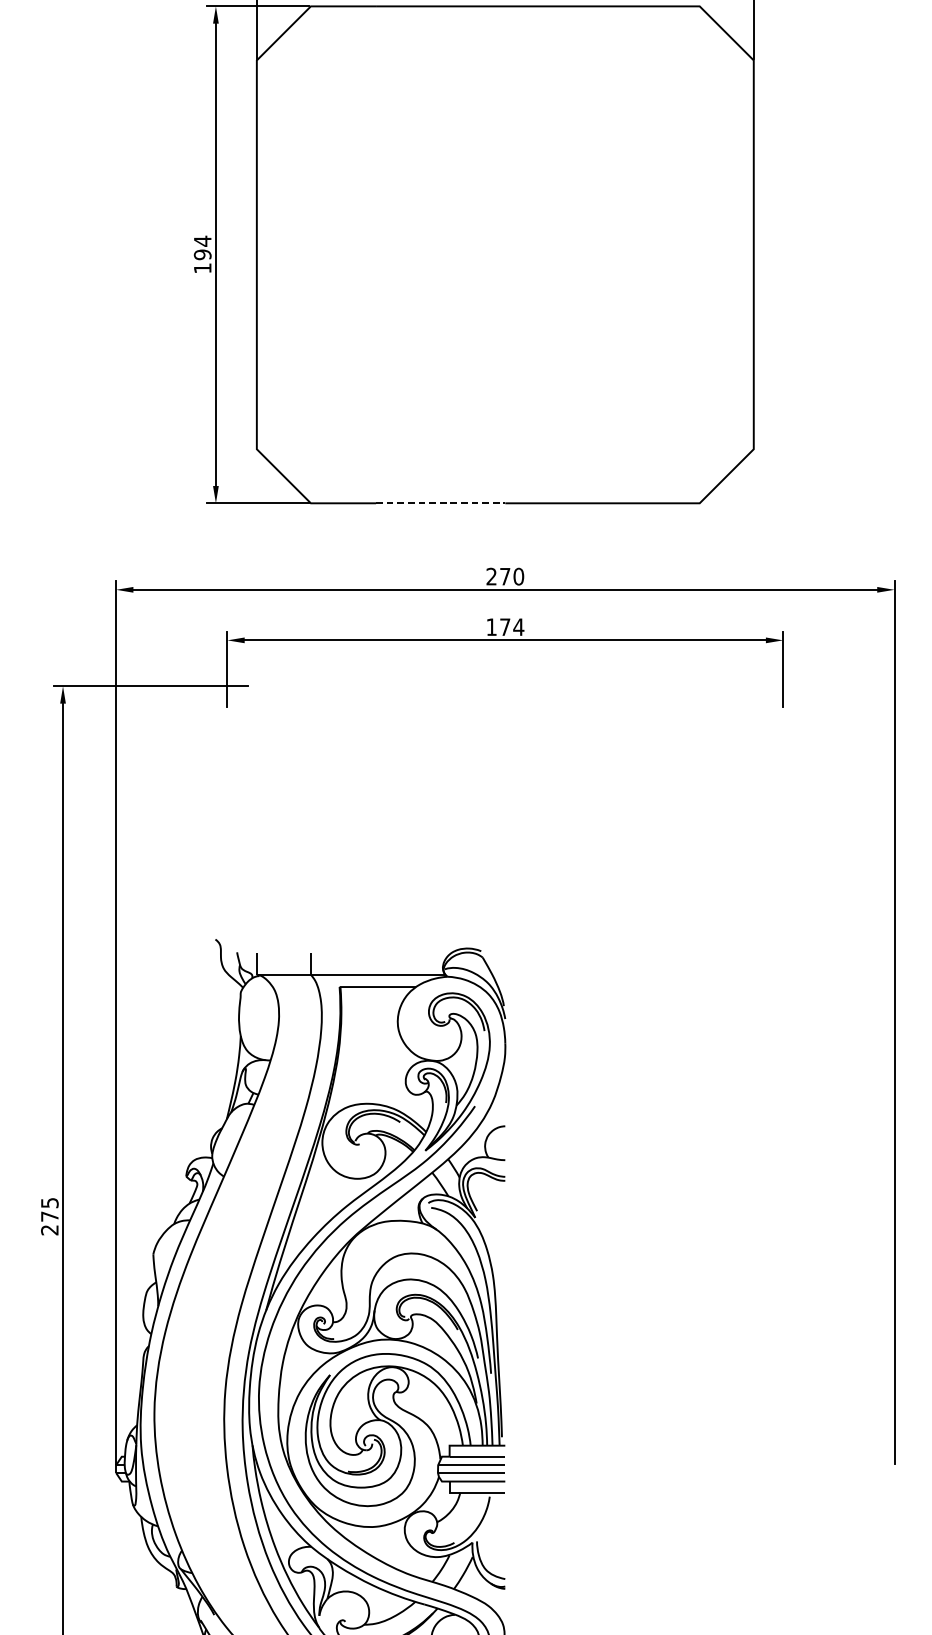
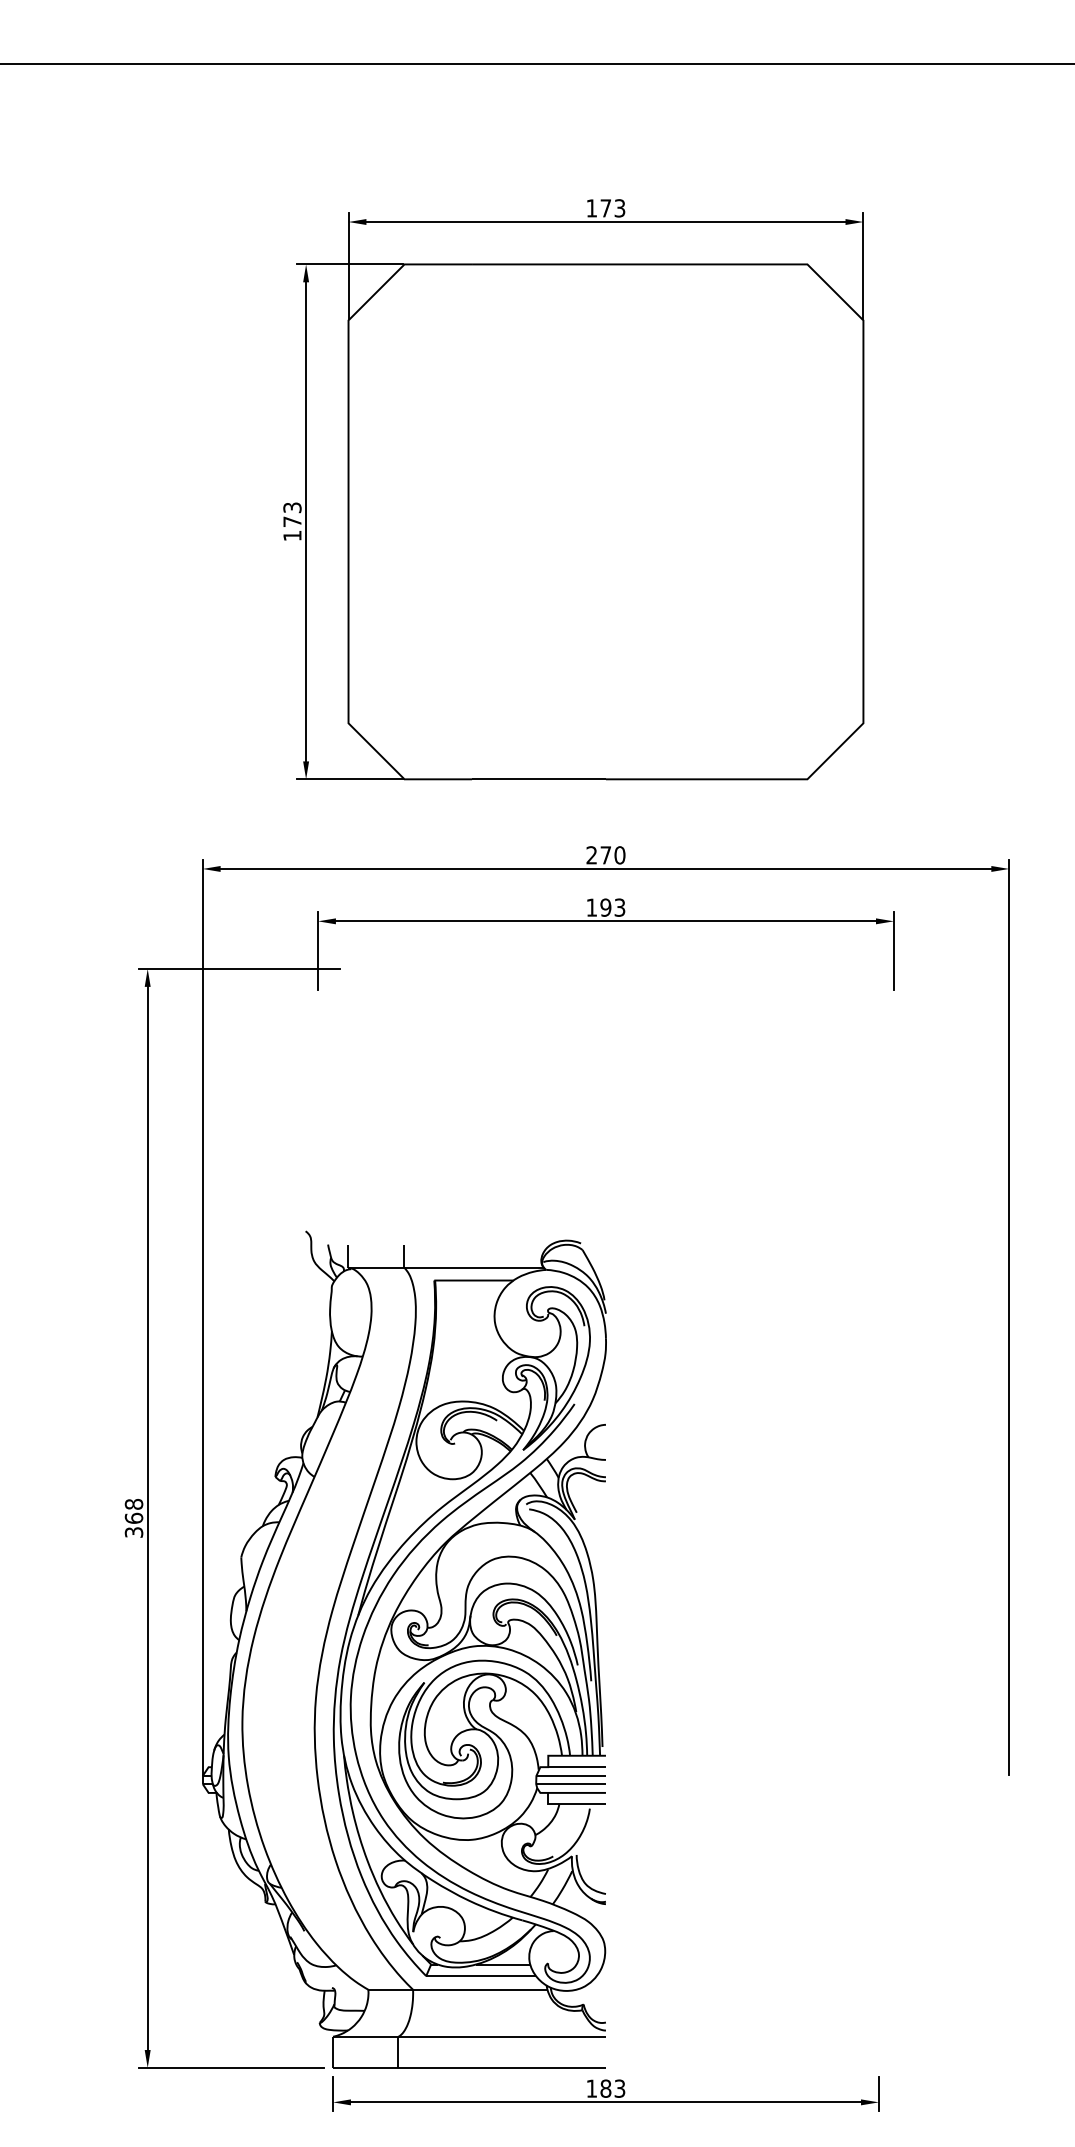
text: (202, 247) -> (292, 514), 194 -> 173
line: (441, 503) -> (539, 779), dashed -> solid
text: (511, 627) -> (612, 907), 174 -> 193
text: (49, 1215) -> (133, 1517), 275 -> 368

